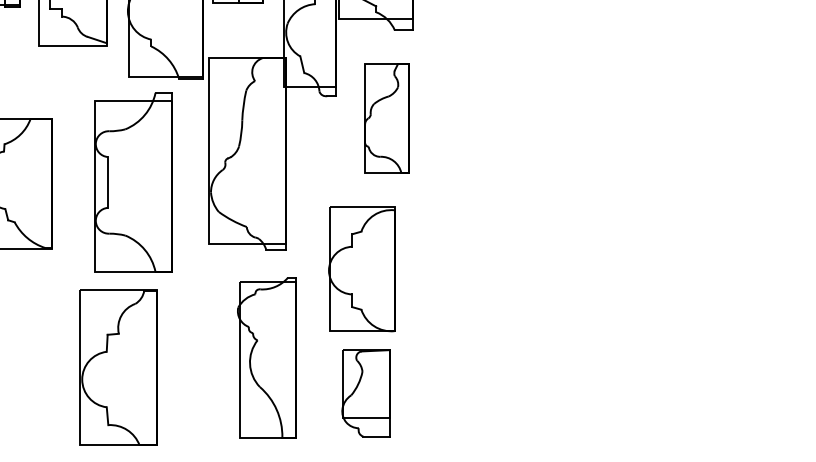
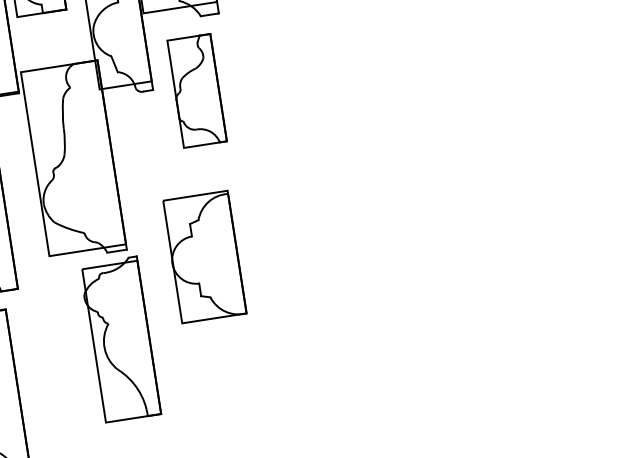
part: (386, 118) -> (196, 90), moved
part: (266, 357) -> (119, 339), moved
part: (365, 393) -> (227, 379), removed

